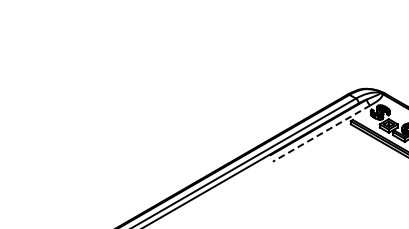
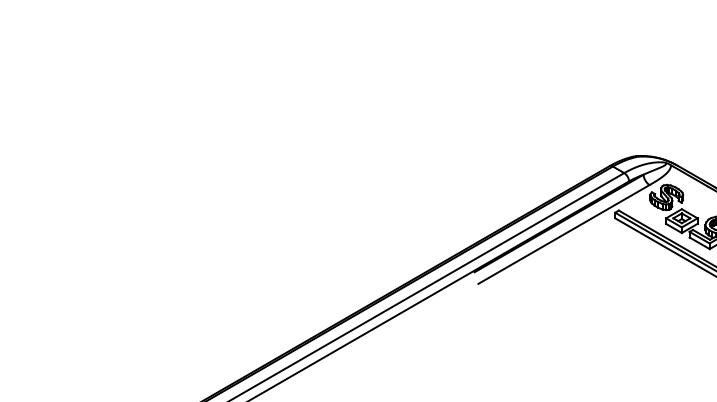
line: (321, 133) -> (563, 234), dashed -> solid

